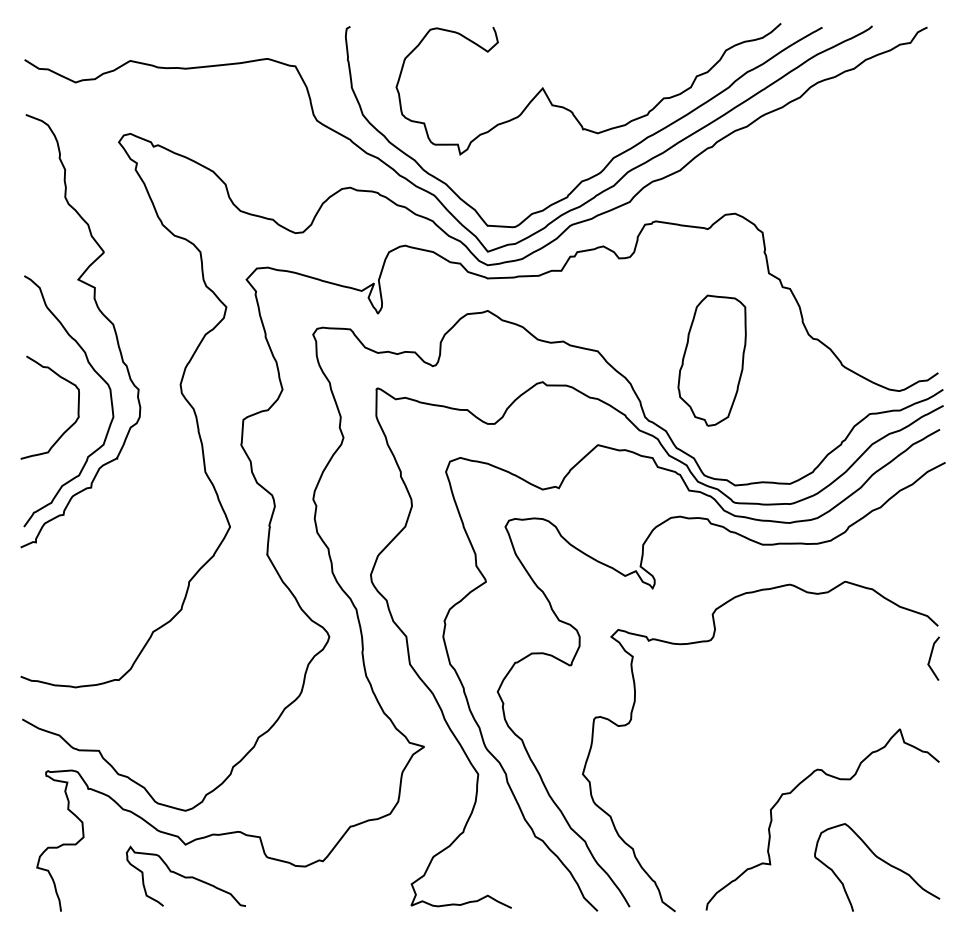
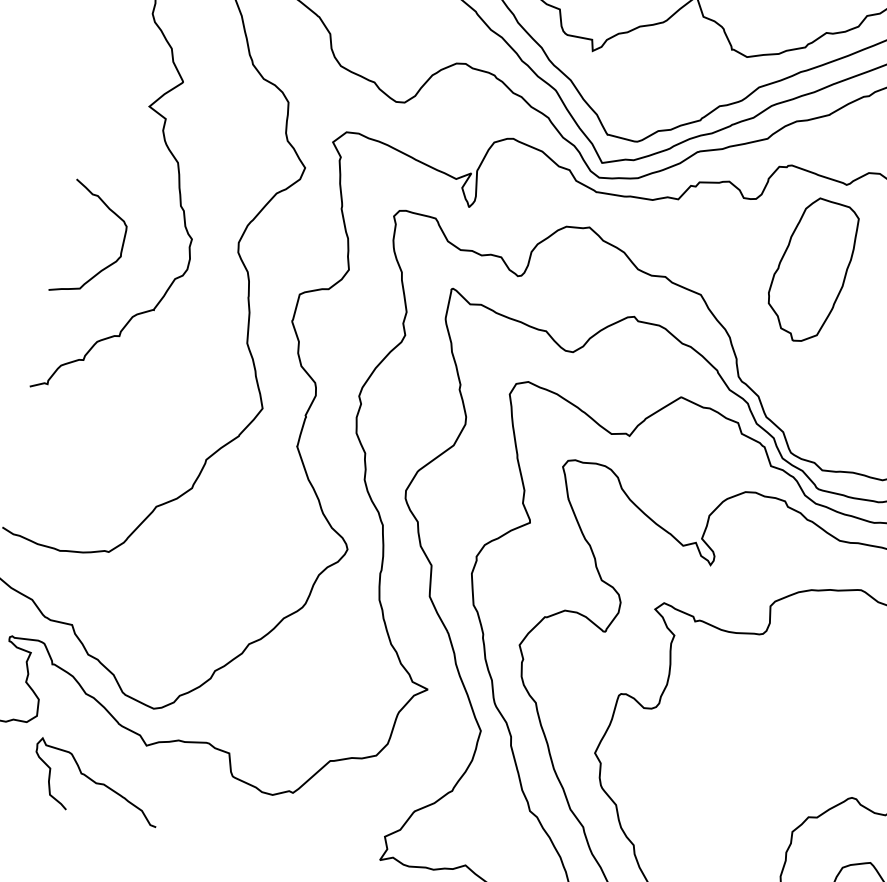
part: (711, 360) -> (810, 270), moved
curve: (96, 373) -> (149, 212), removed
curve: (185, 876) -> (96, 782), moved

